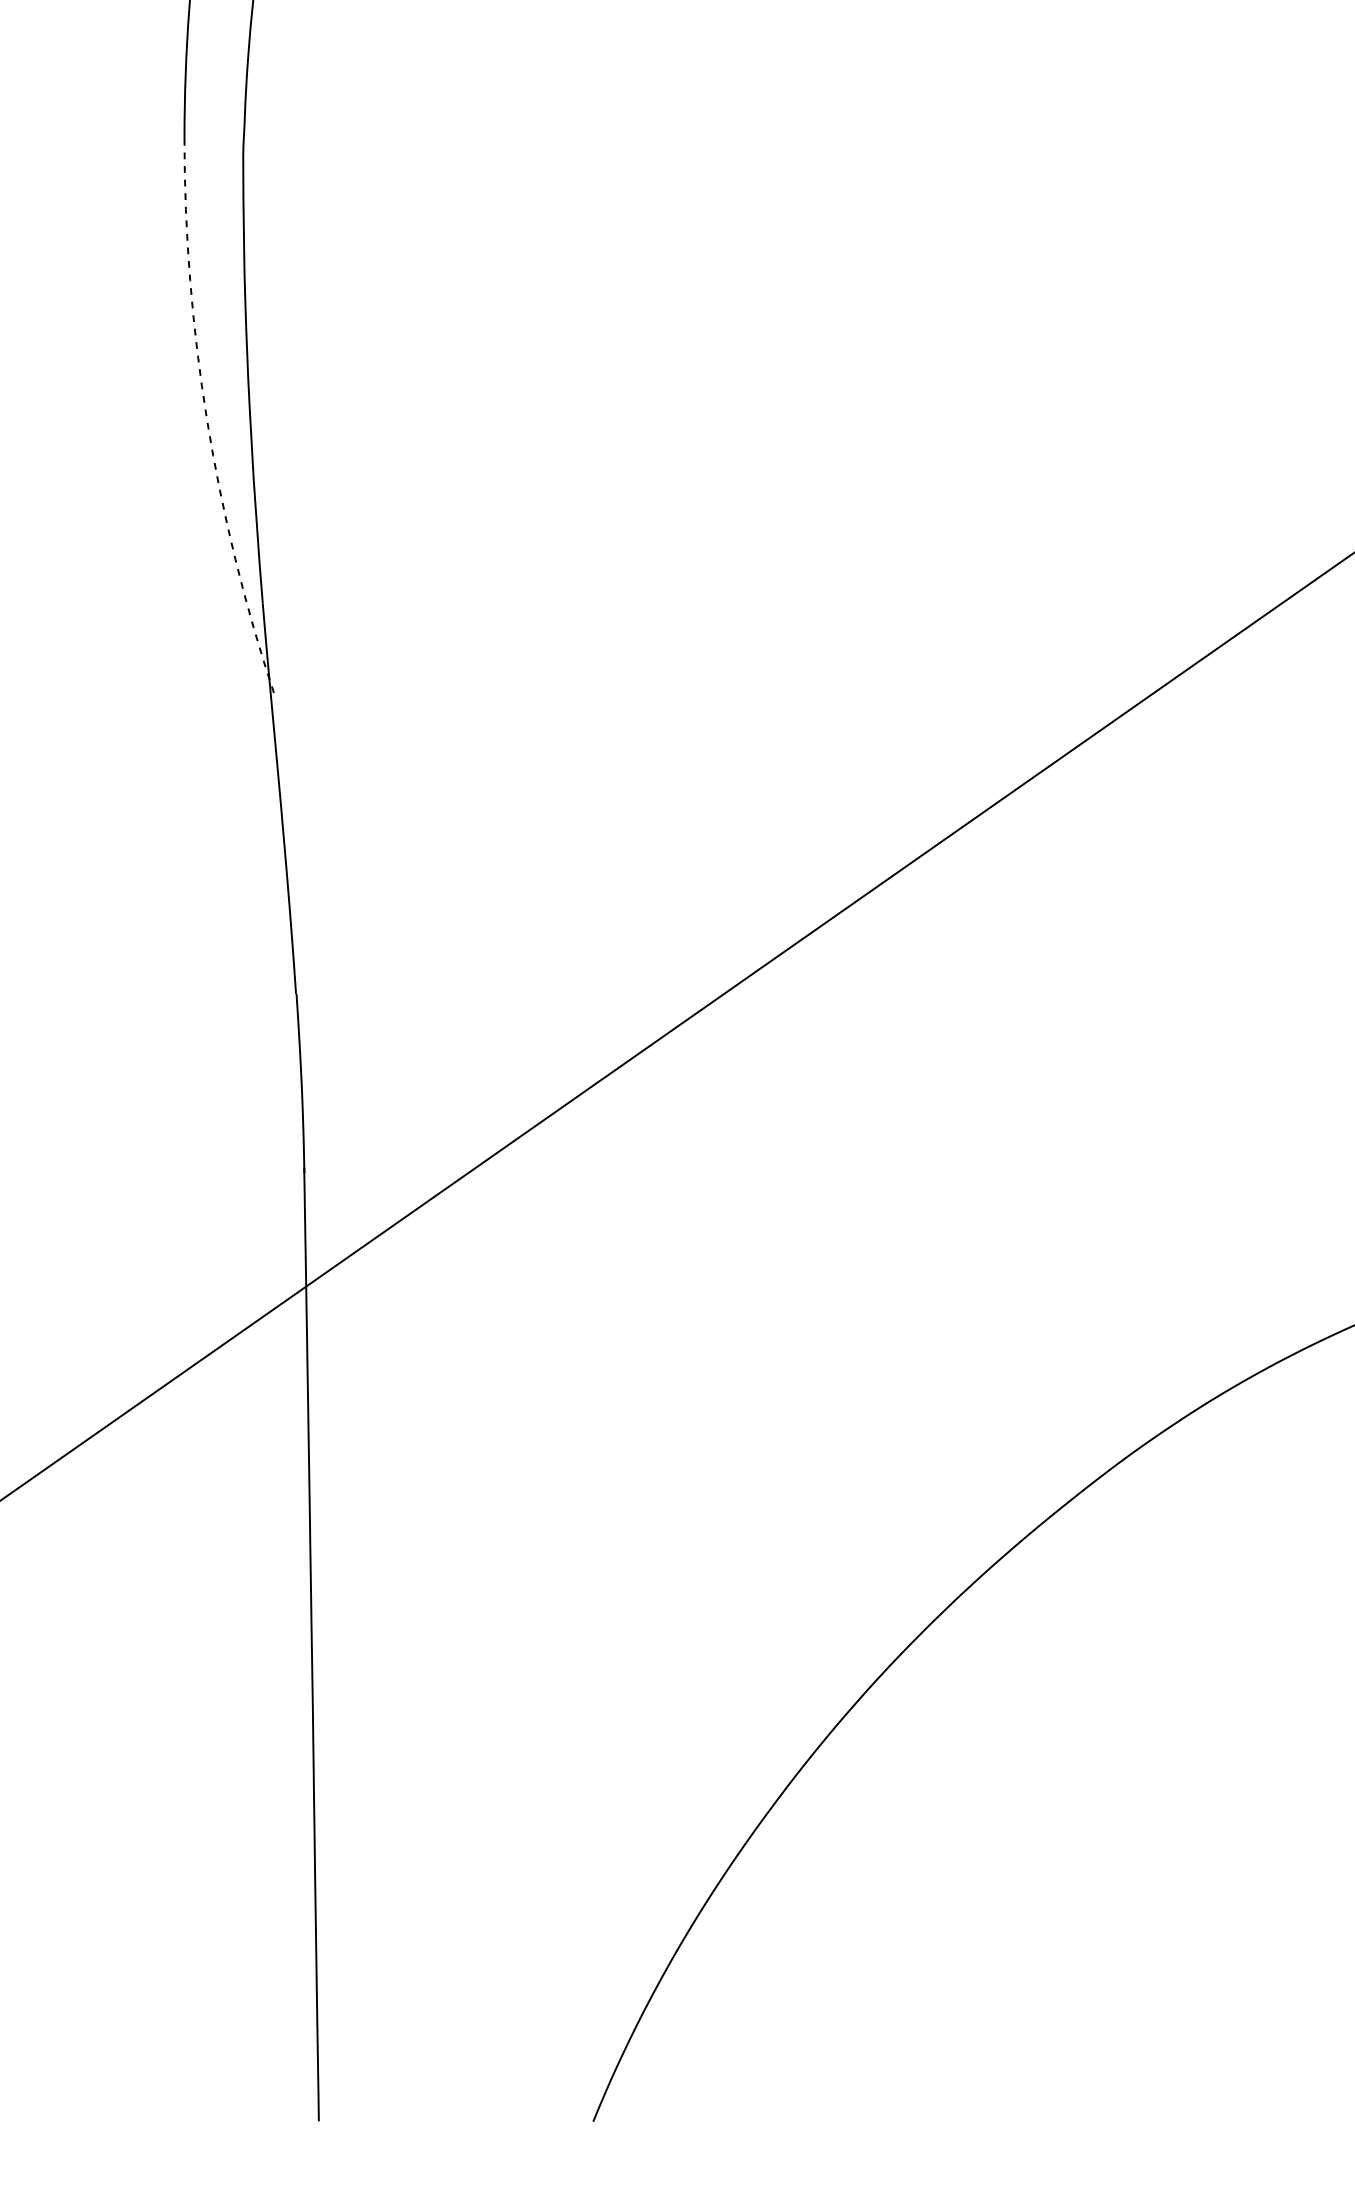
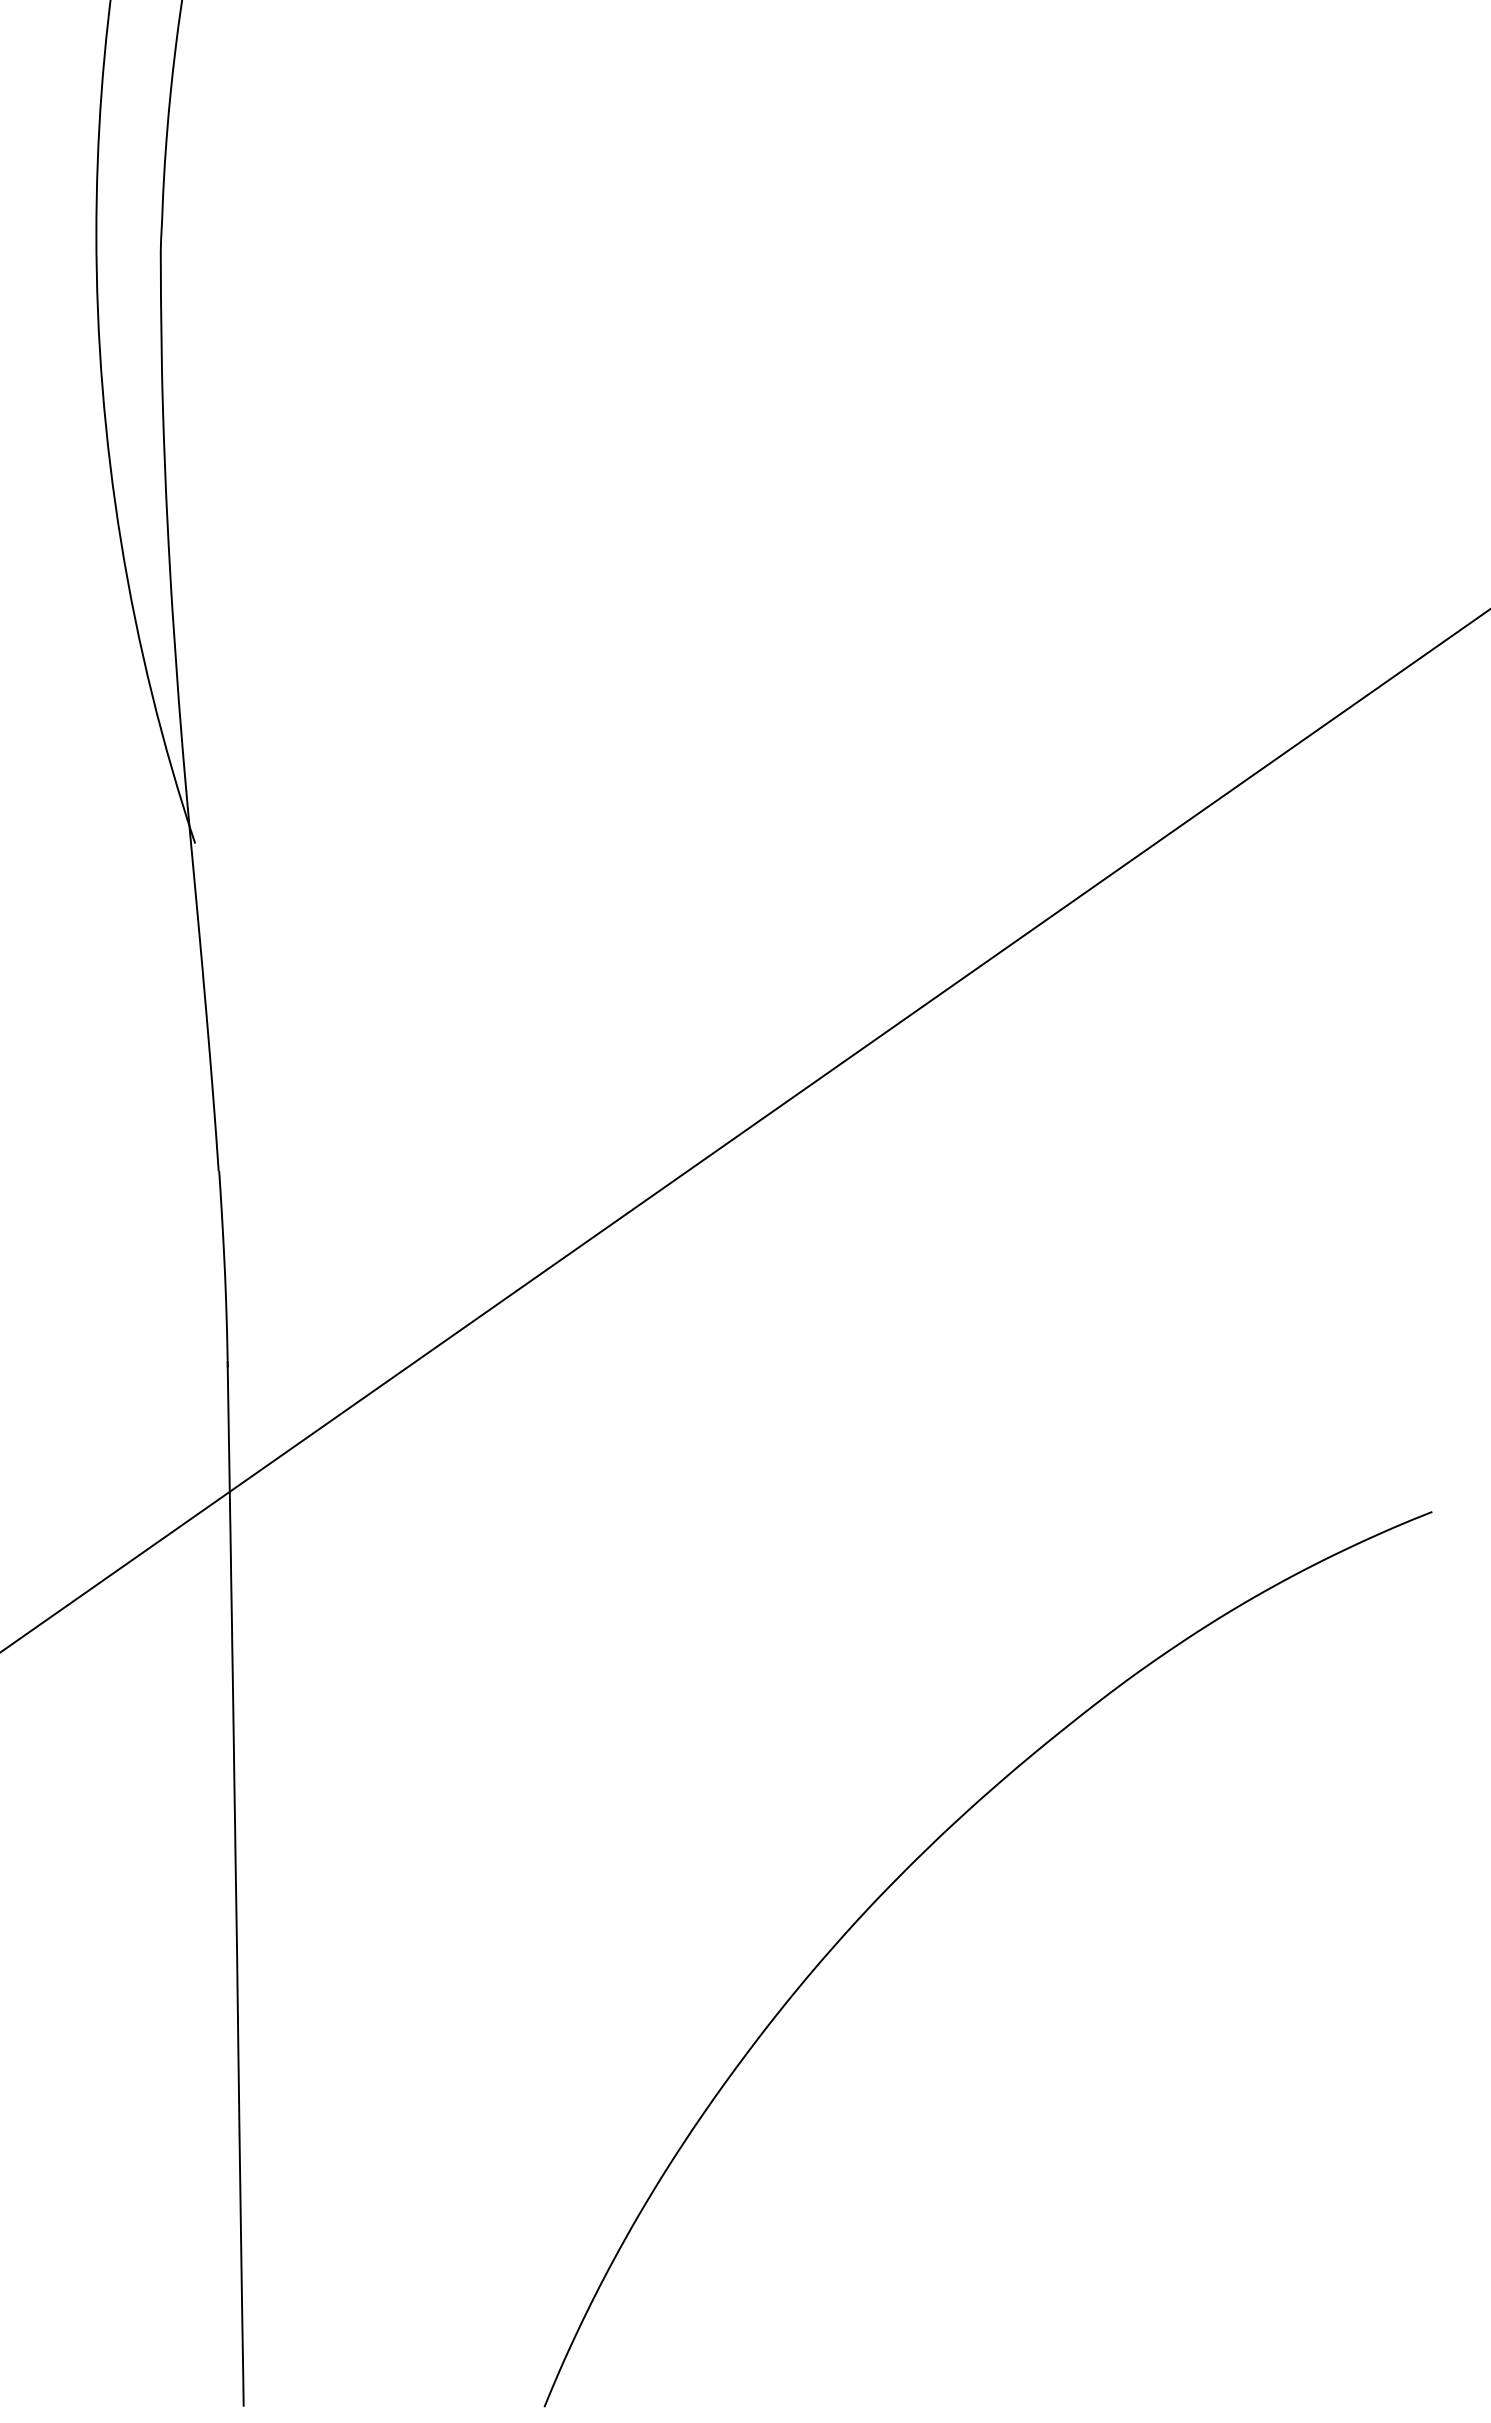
arc: (207, 420) -> (121, 542), dashed -> solid

